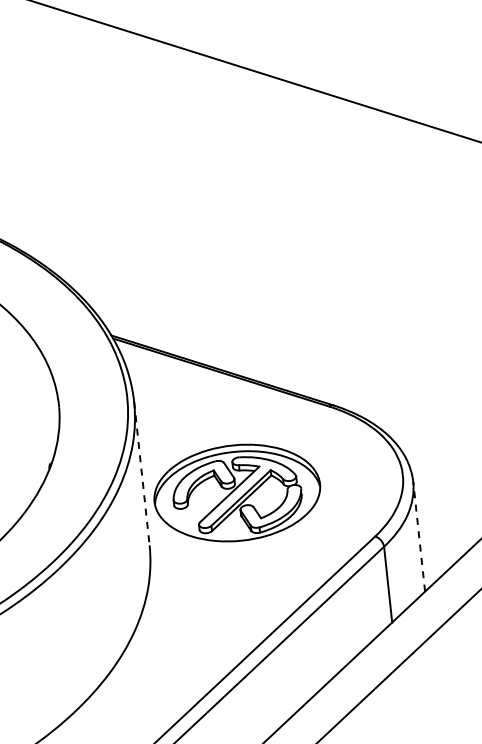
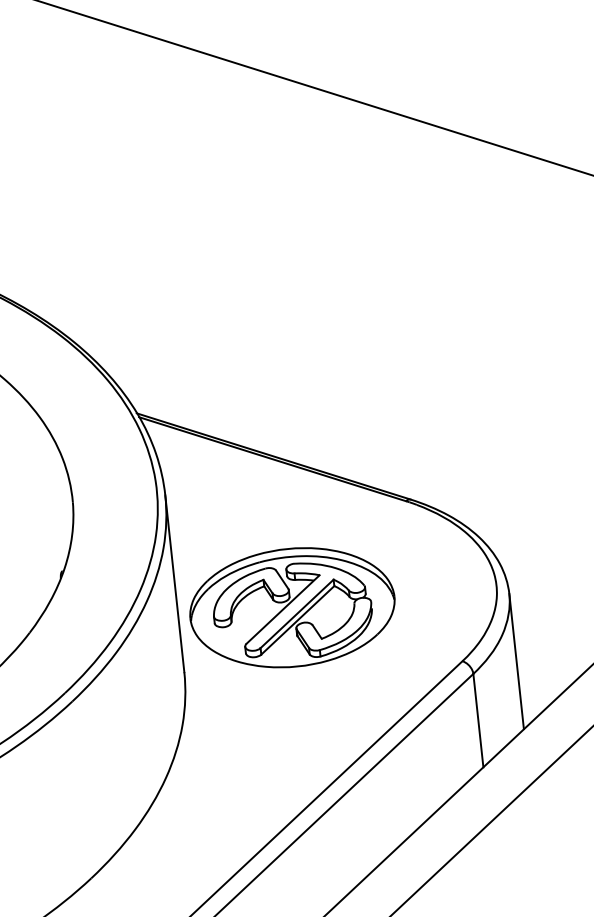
line: (141, 474) -> (174, 584), dashed -> solid
line: (419, 536) -> (517, 661), dashed -> solid

